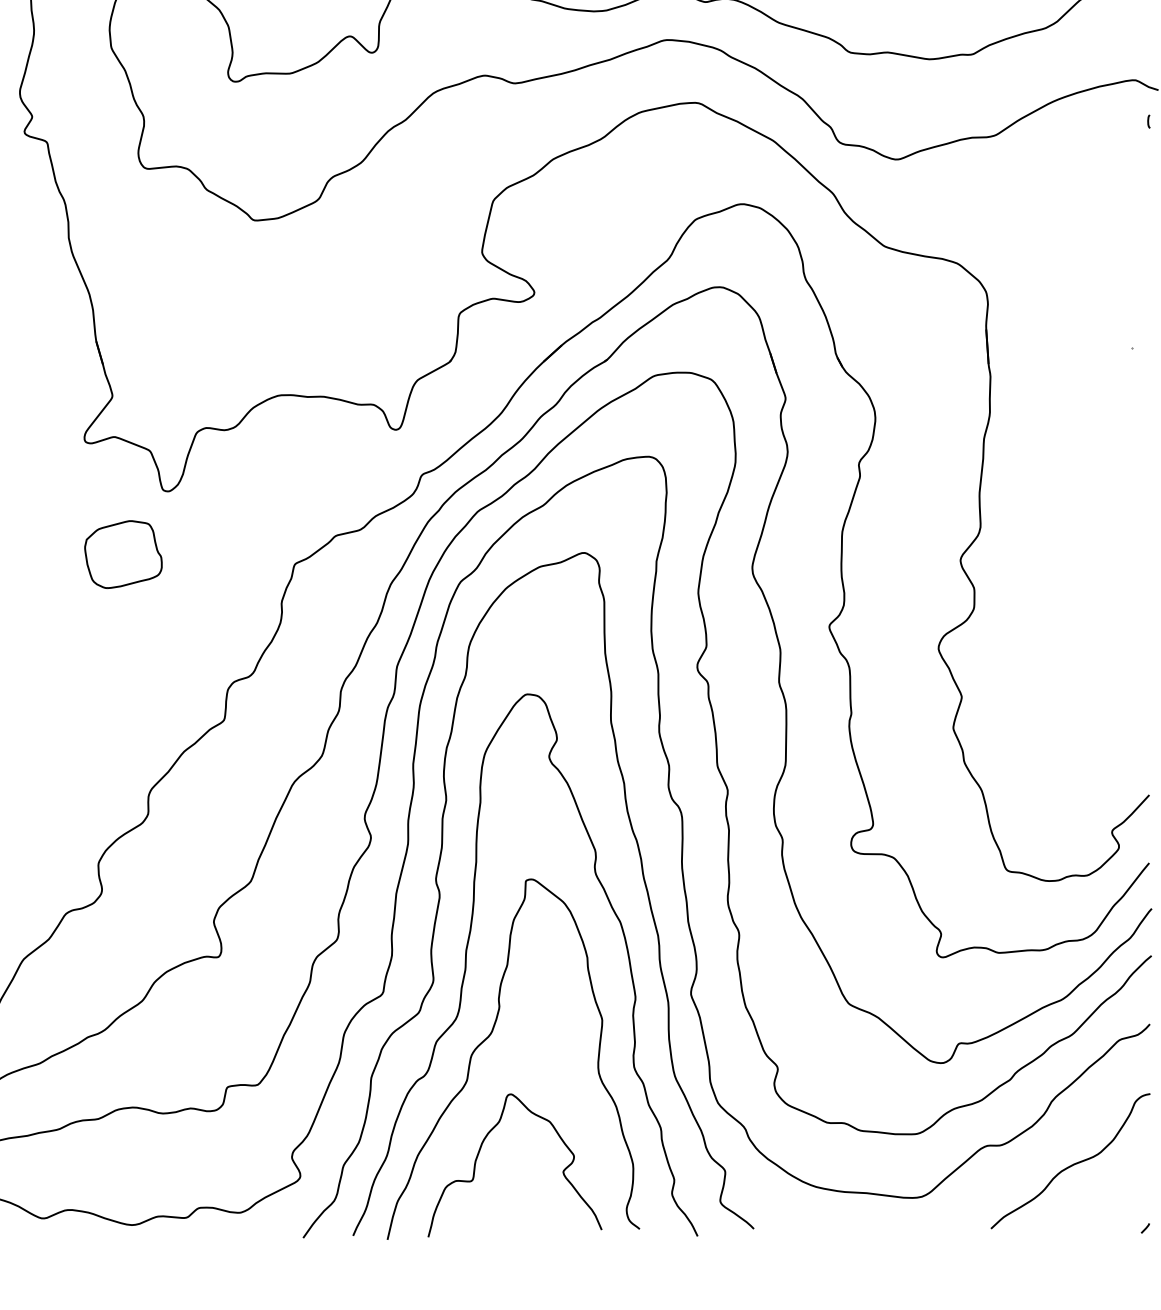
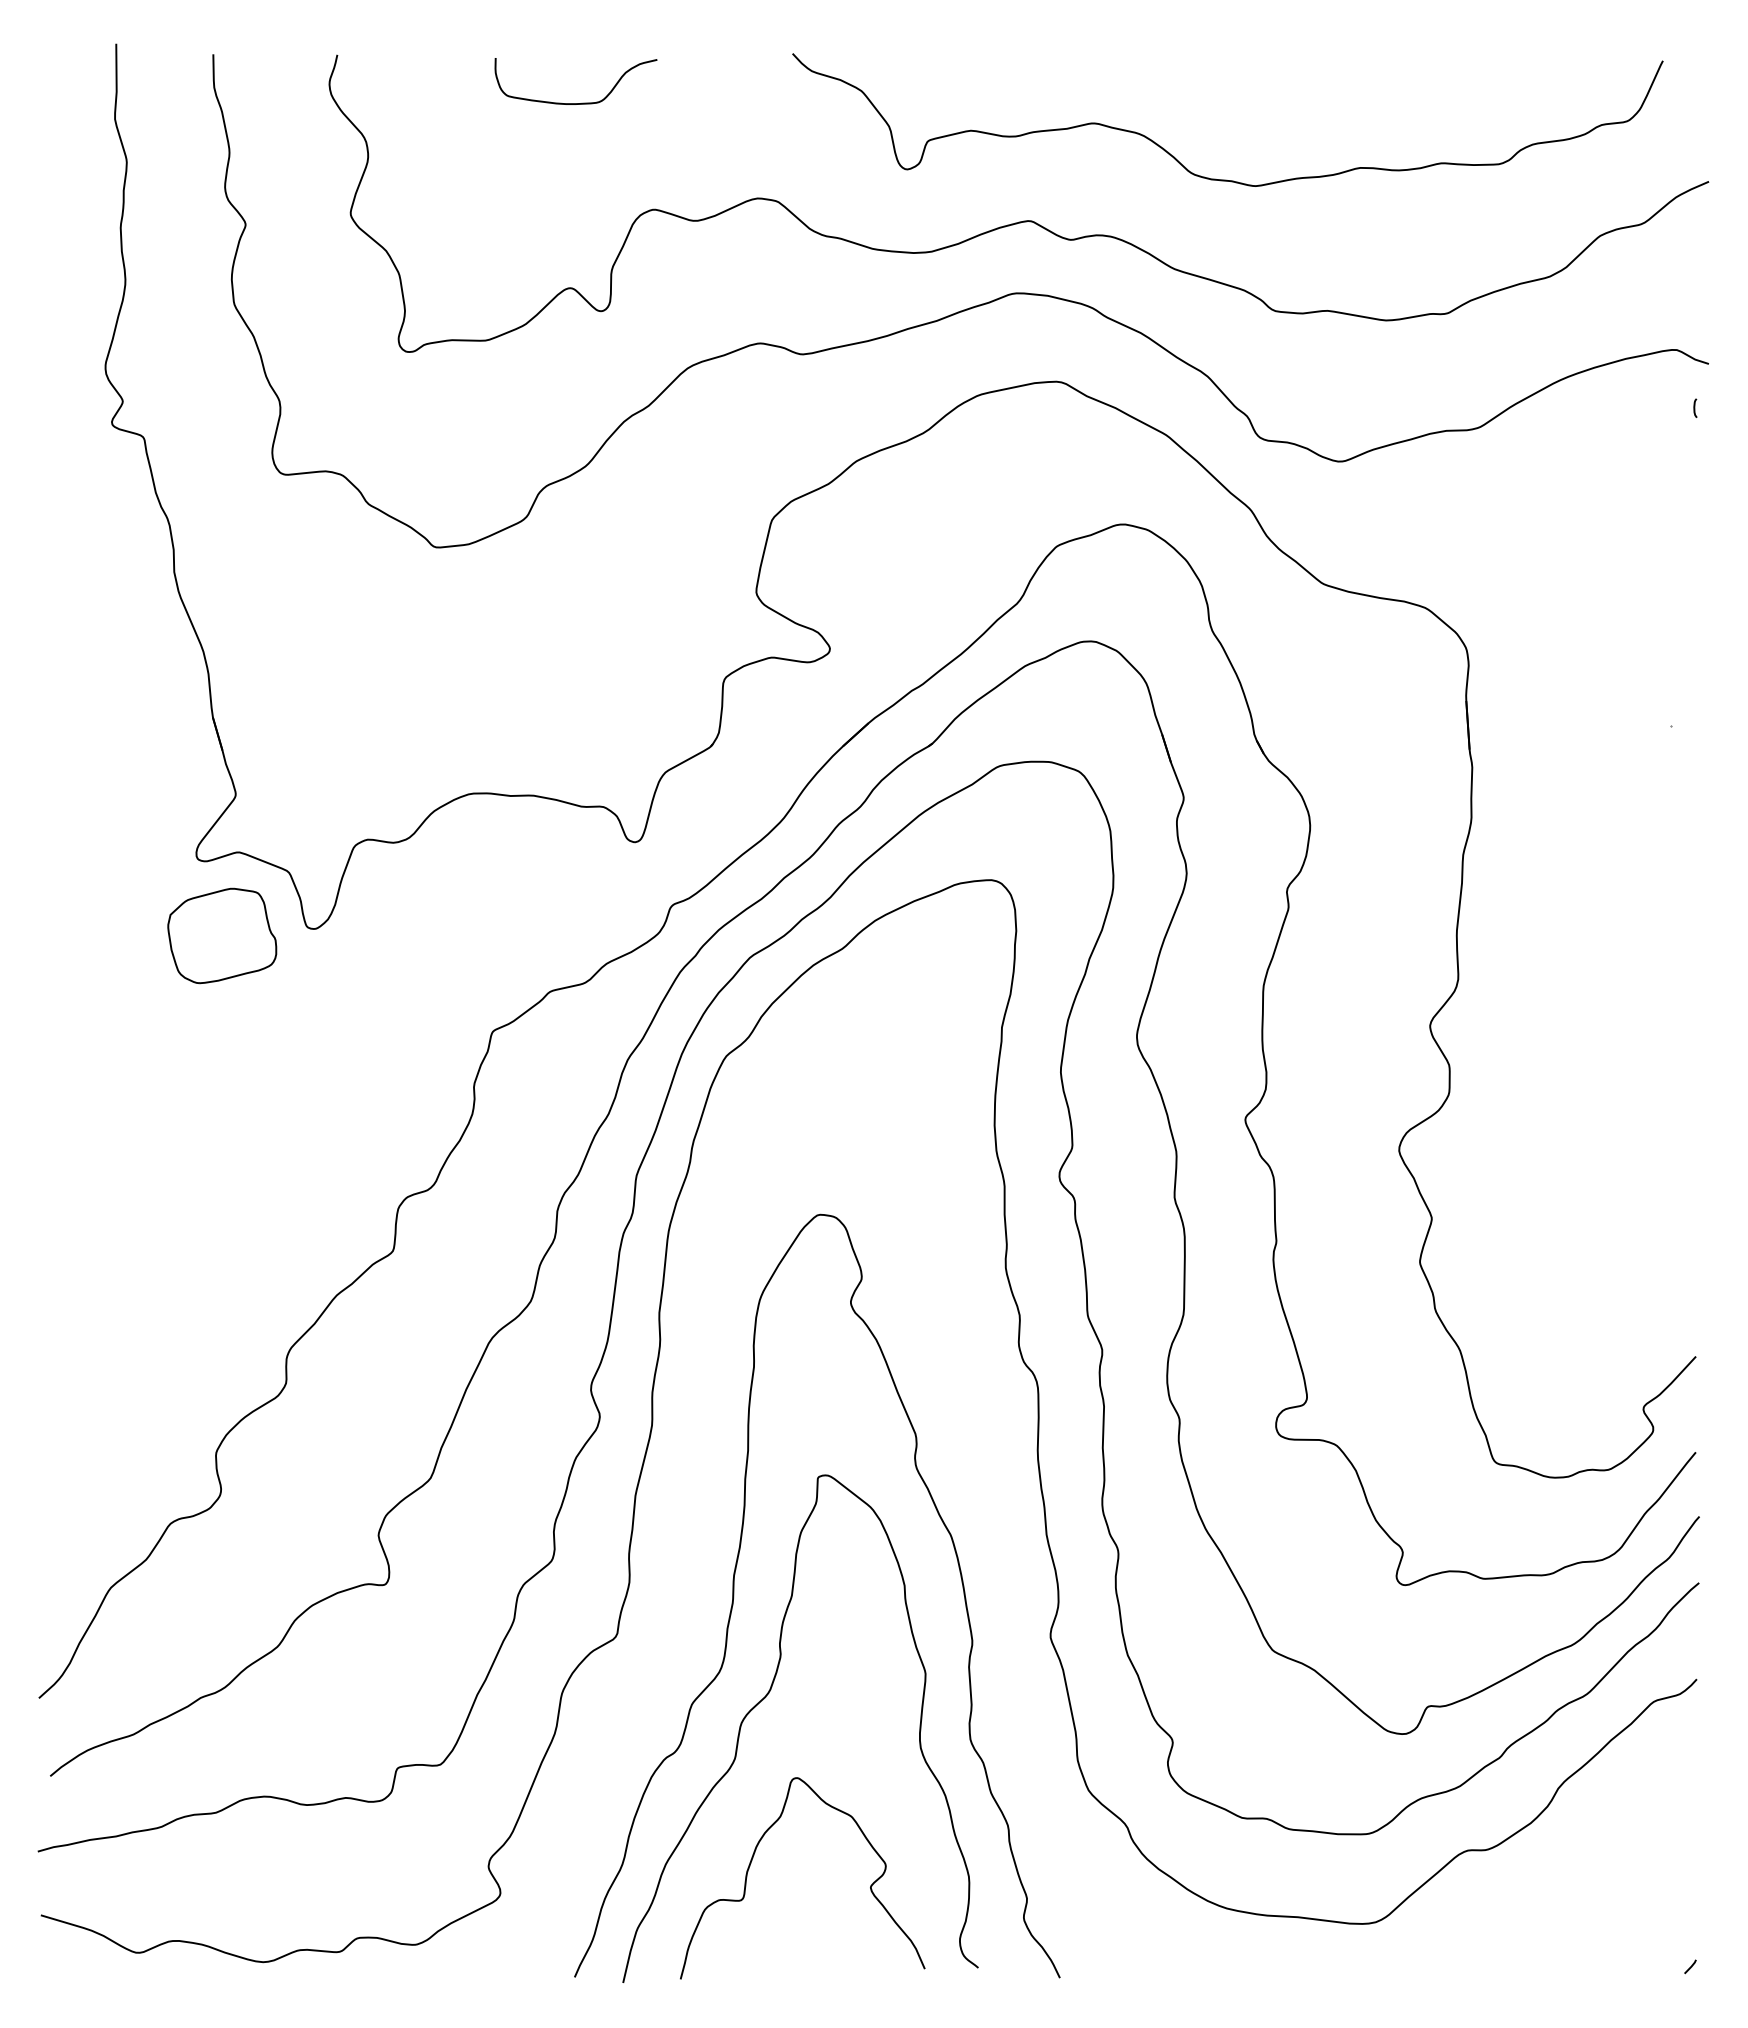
part: (123, 554) -> (222, 935), moved
curve: (440, 895) -> (697, 1497), removed
curve: (1071, 1164) -> (1586, 1877), removed

